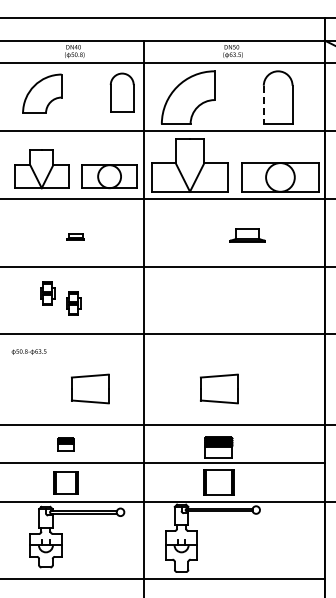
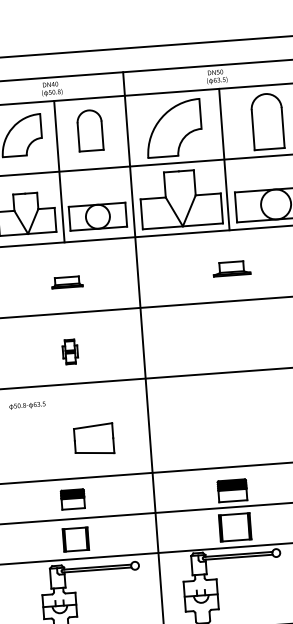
part: (121, 92) -> (89, 130), moved
line: (263, 105) -> (252, 130), dashed -> solid
line: (75, 130) -> (58, 171), added
line: (234, 130) -> (224, 159), added
part: (247, 235) -> (231, 268), moved
part: (75, 236) -> (66, 281), size x1.67
part: (47, 293) -> (42, 343), removed
part: (219, 388) -> (228, 429), removed
part: (65, 444) -> (72, 499), size x1.43

